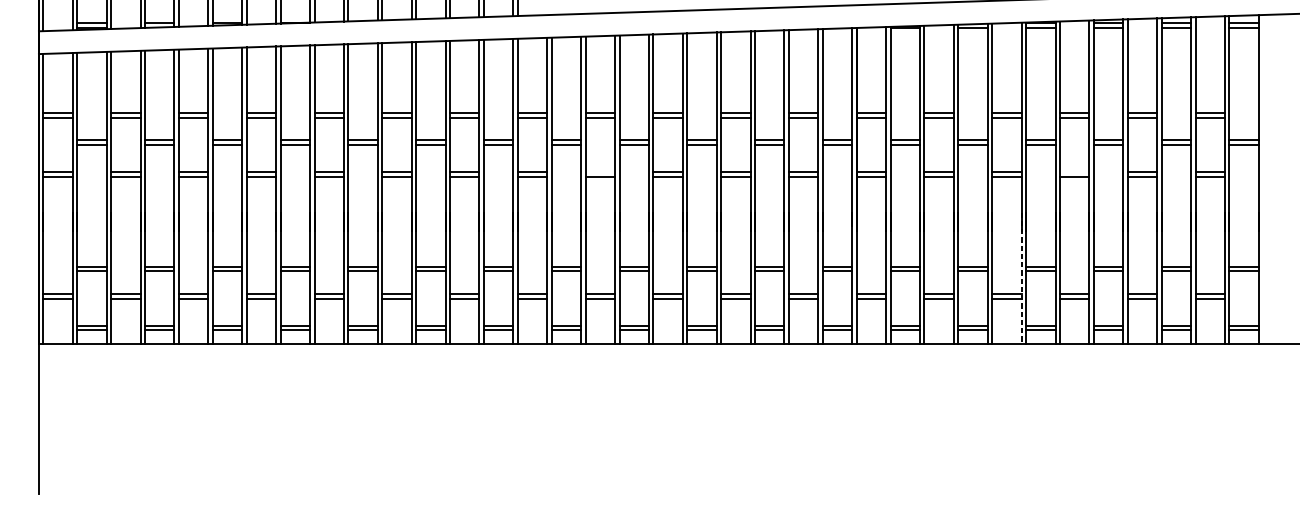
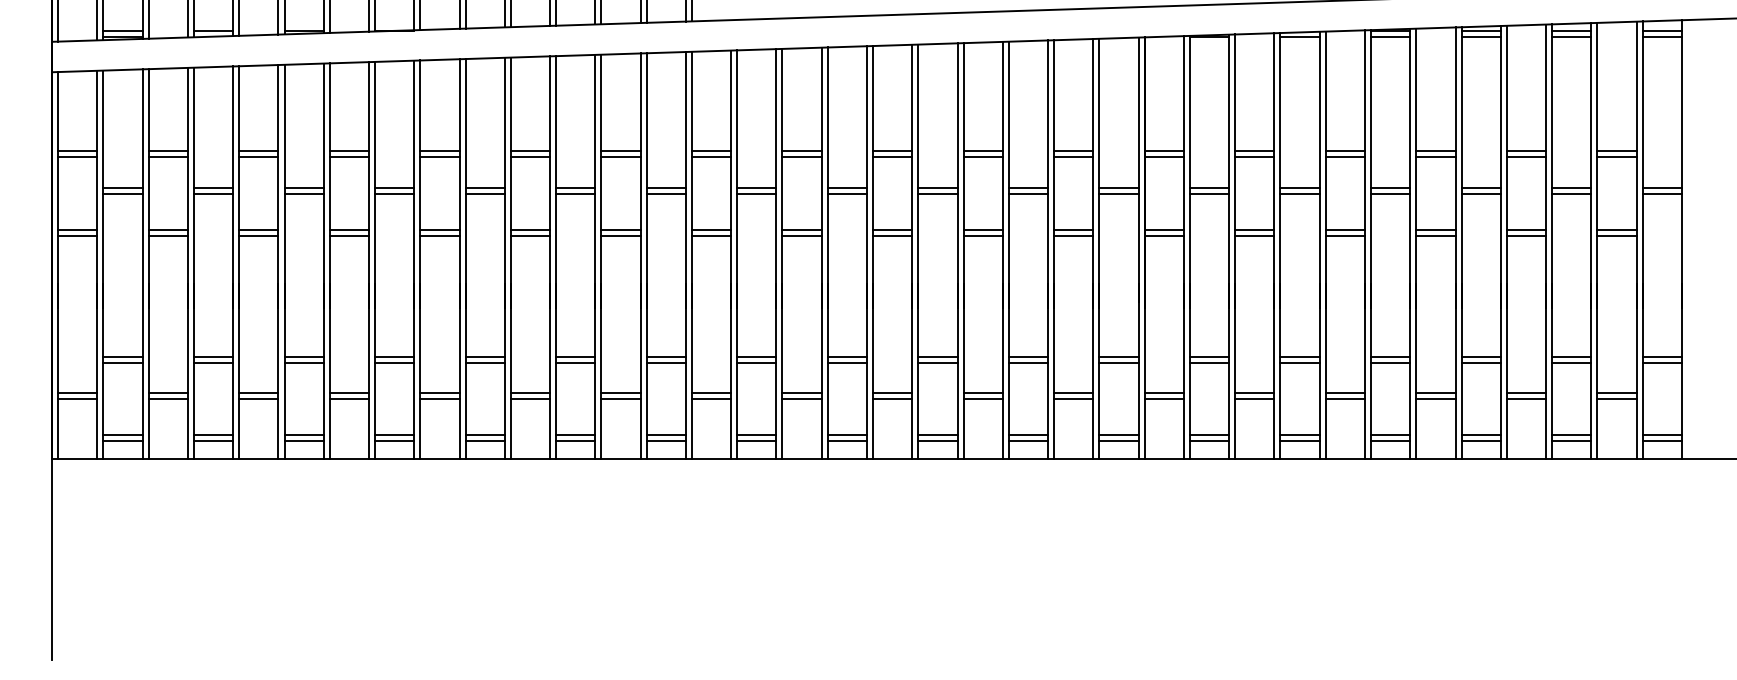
line: (599, 171) -> (801, 229), added
line: (1074, 171) -> (1435, 229), added
line: (1021, 278) -> (1364, 371), dashed -> solid

